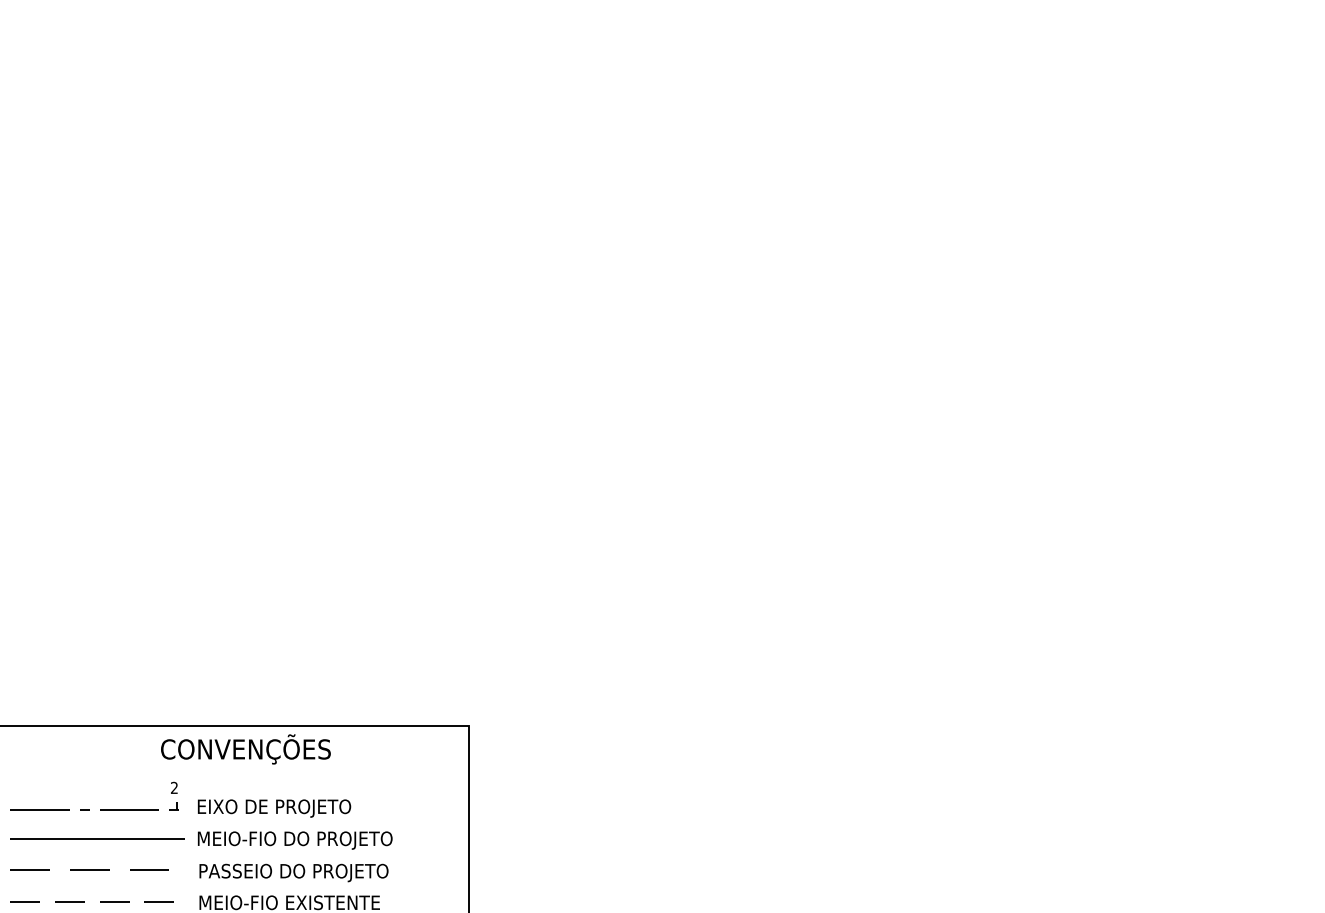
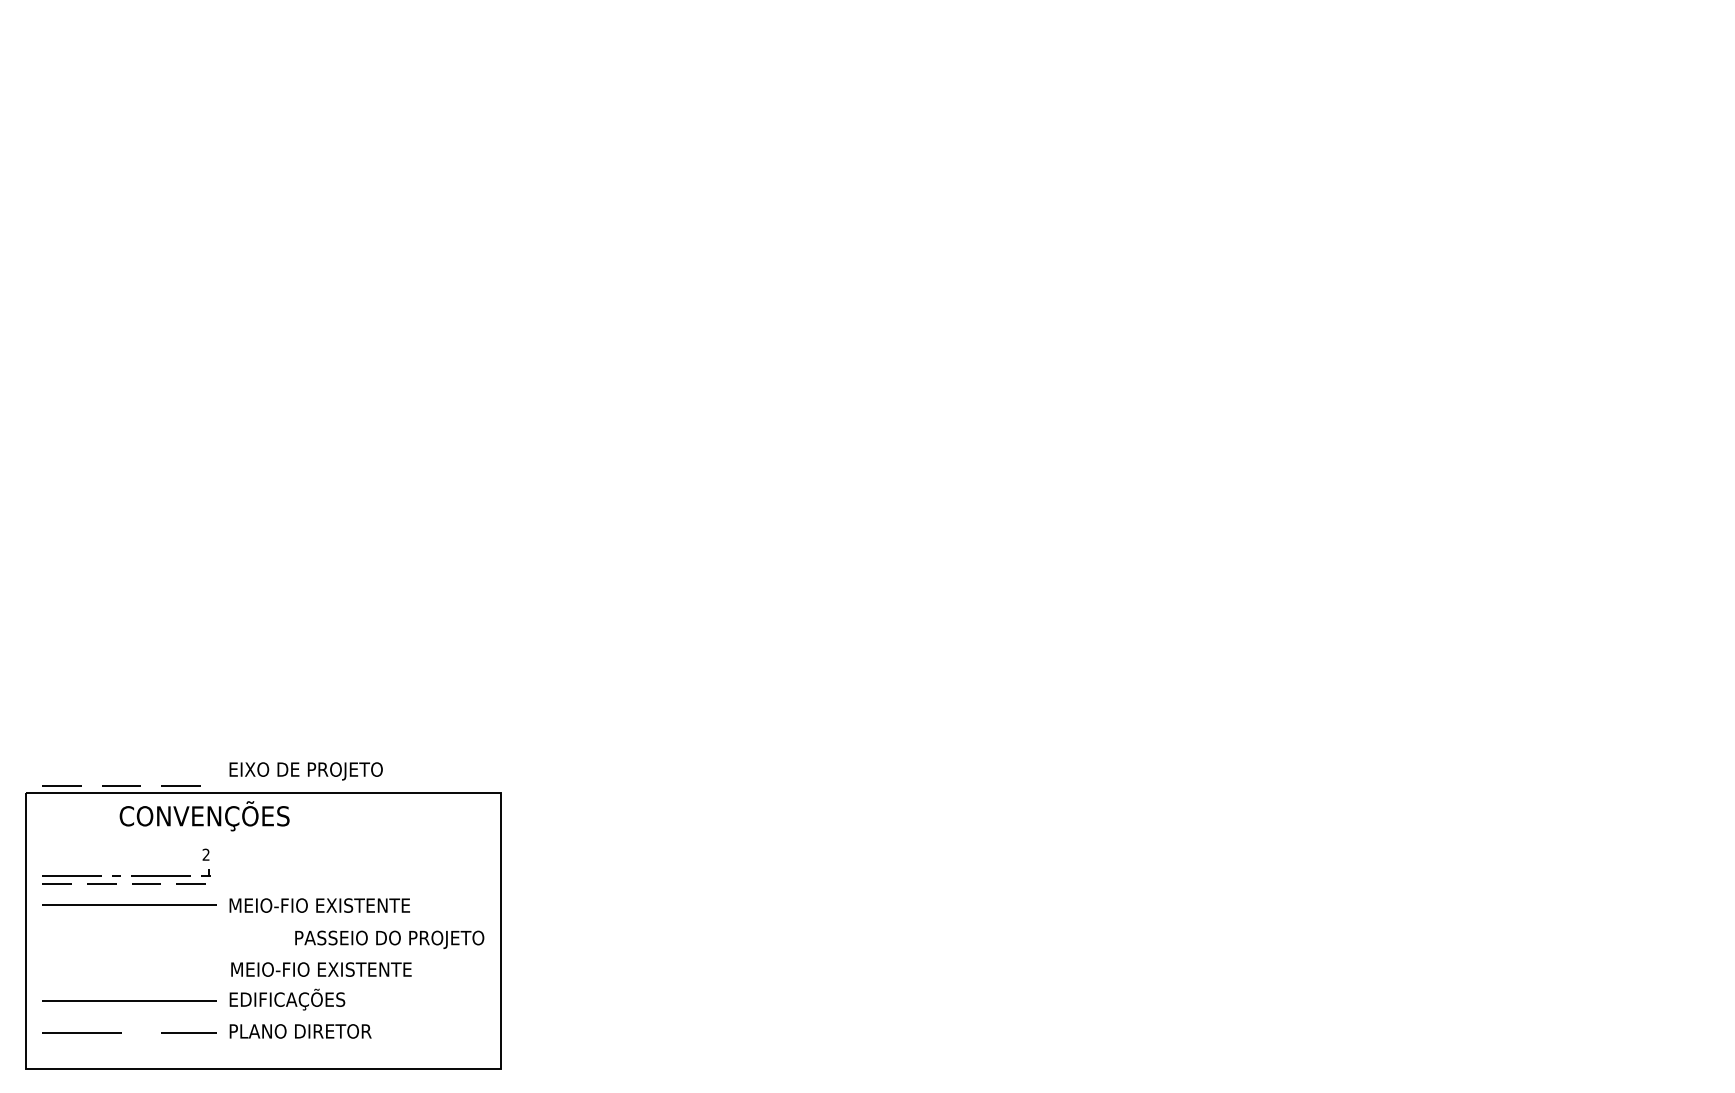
text: (245, 749) -> (204, 816), moved
text: (273, 808) -> (305, 771), moved
text: (339, 840) -> (371, 907), MEIO-FIO DO PROJETO -> MEIO-FIO EXISTENTE
line: (89, 869) -> (121, 785), moved
text: (293, 872) -> (389, 939), moved
line: (84, 901) -> (116, 883), moved

